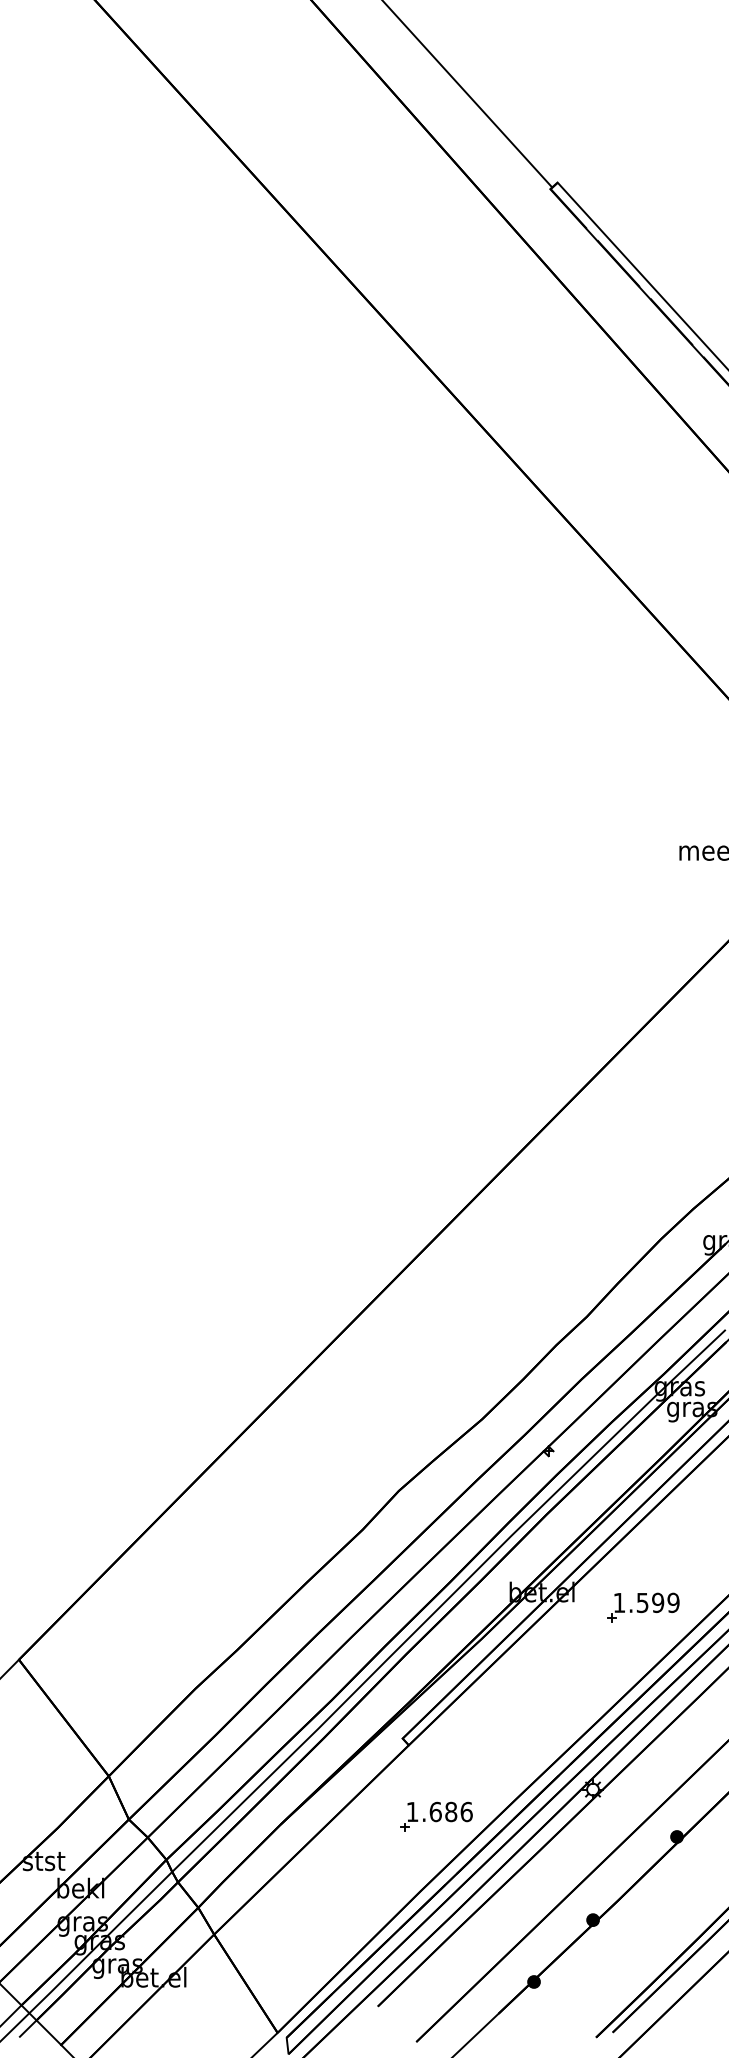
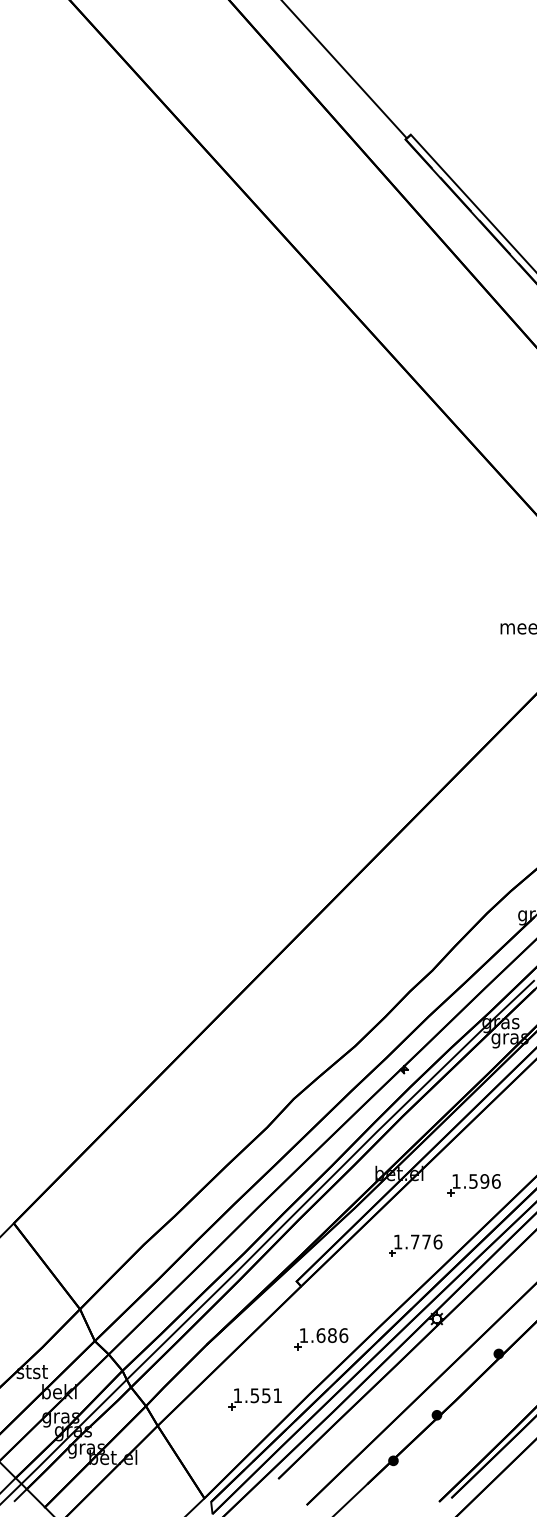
text: (673, 1602) -> (496, 1181), 1.599 -> 1.596
part: (564, 1690) -> (415, 1246), added
part: (346, 1898) -> (255, 1399), added

